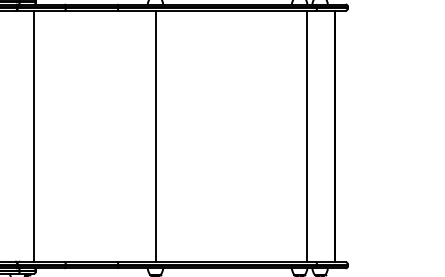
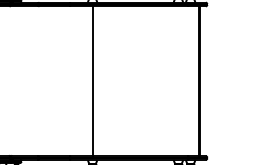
line: (34, 136) -> (20, 81), removed
line: (306, 136) -> (182, 81), removed

